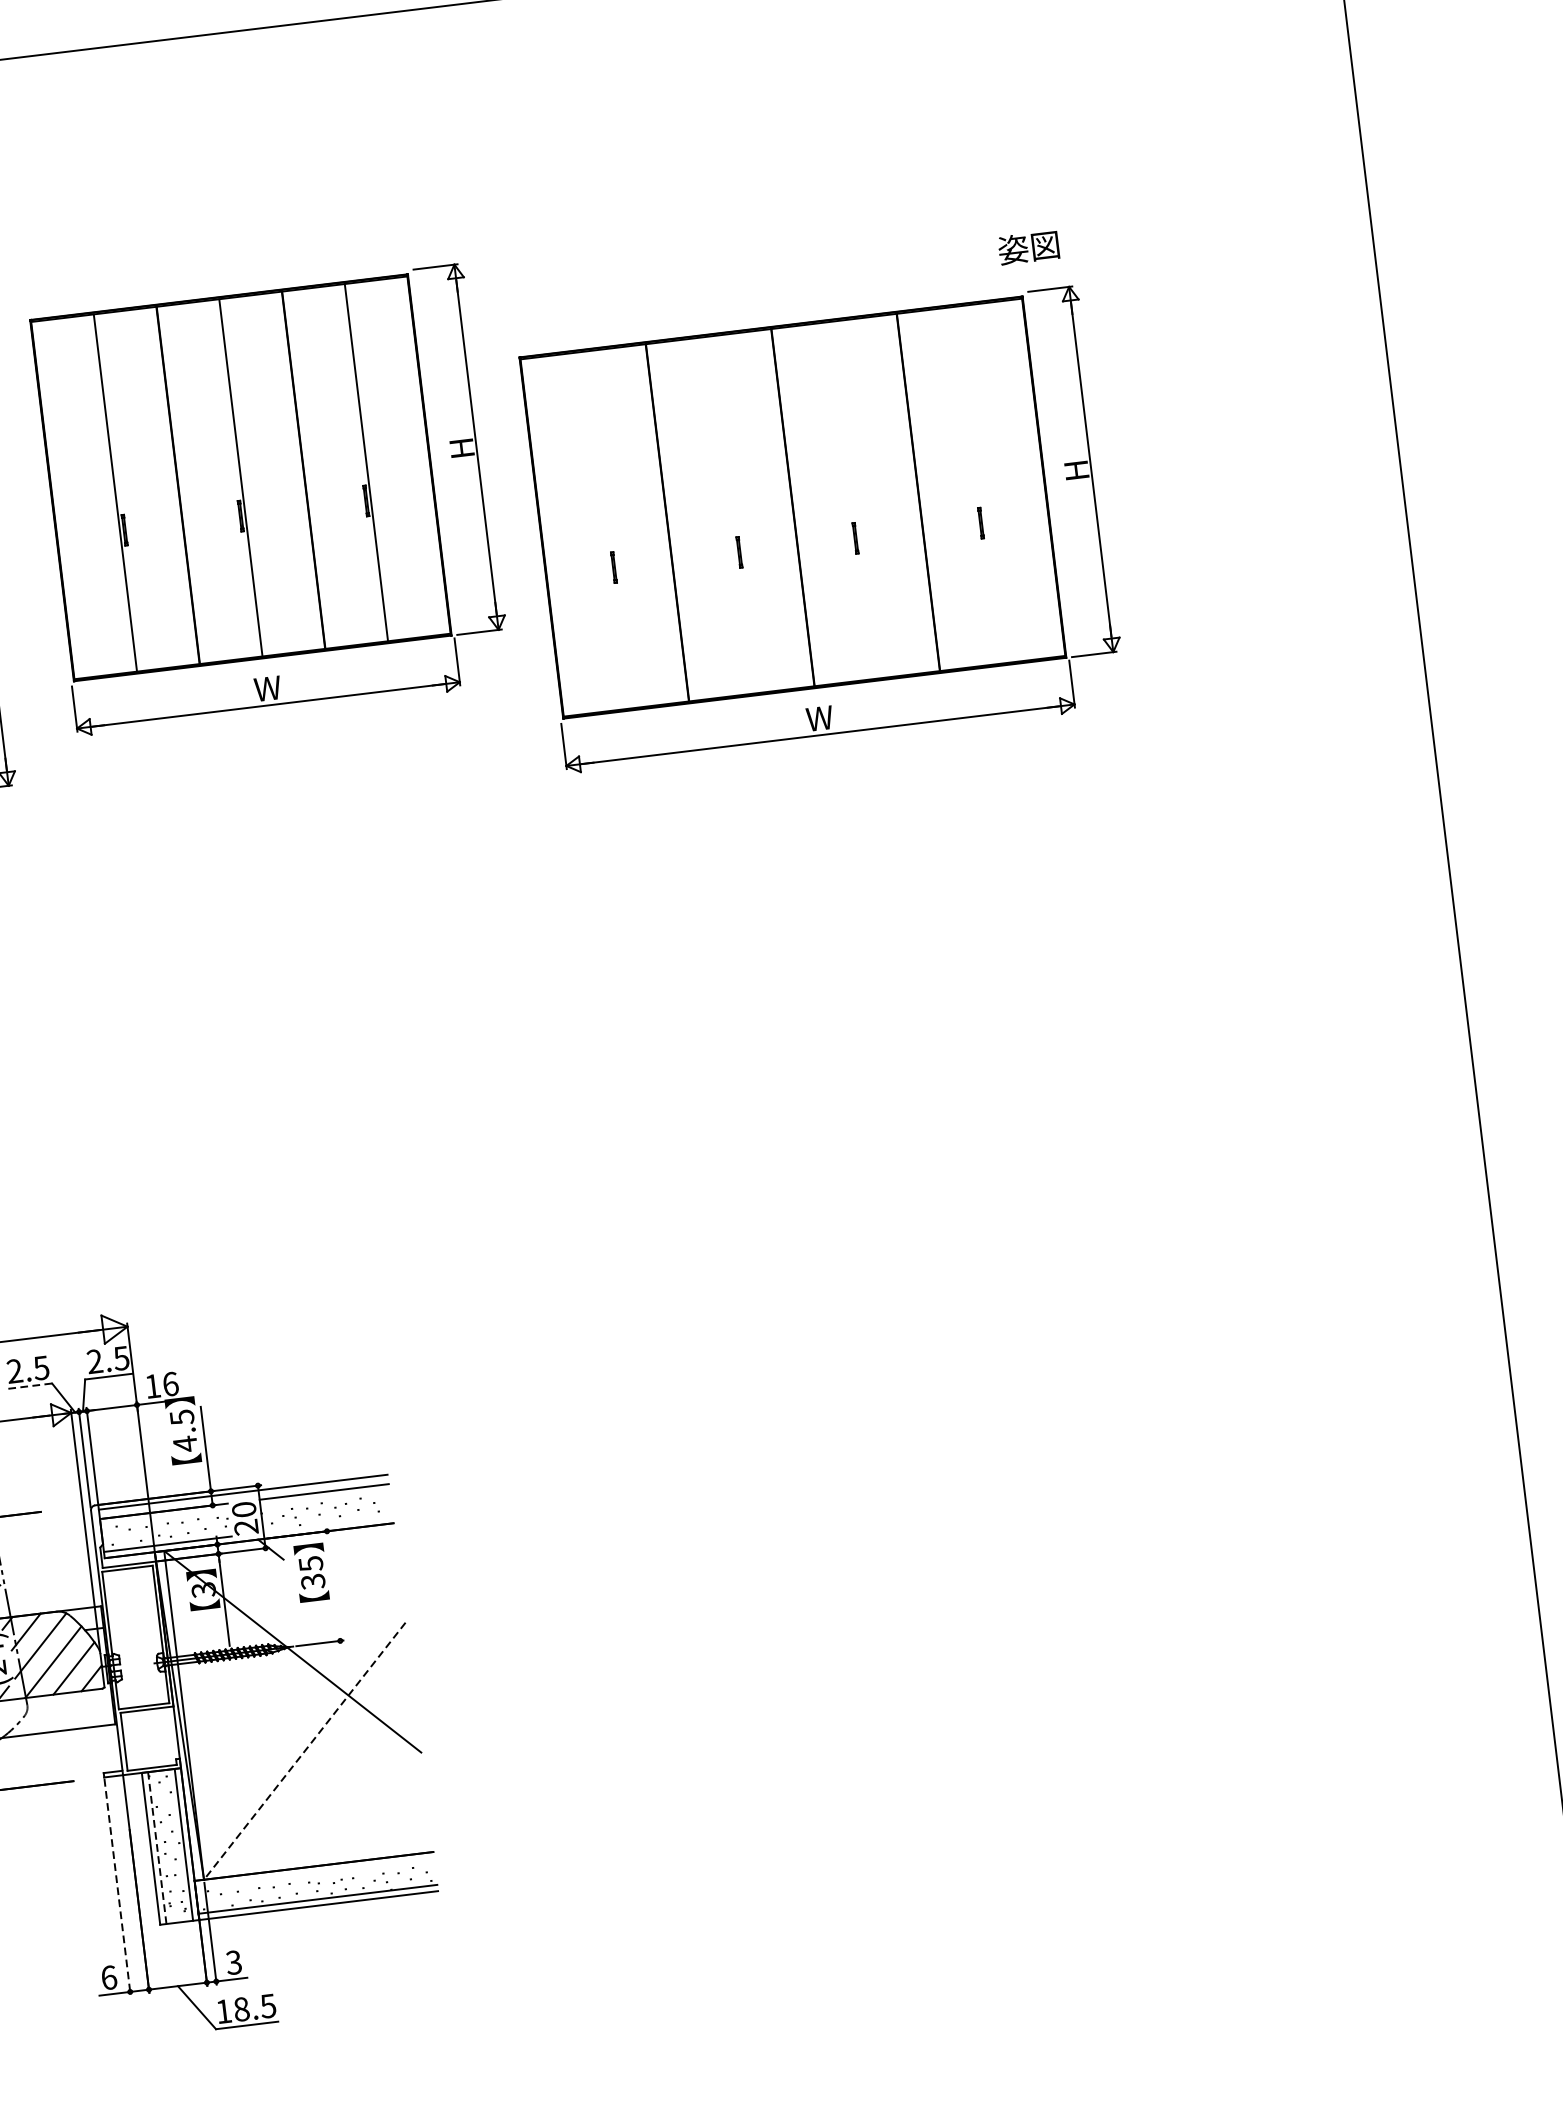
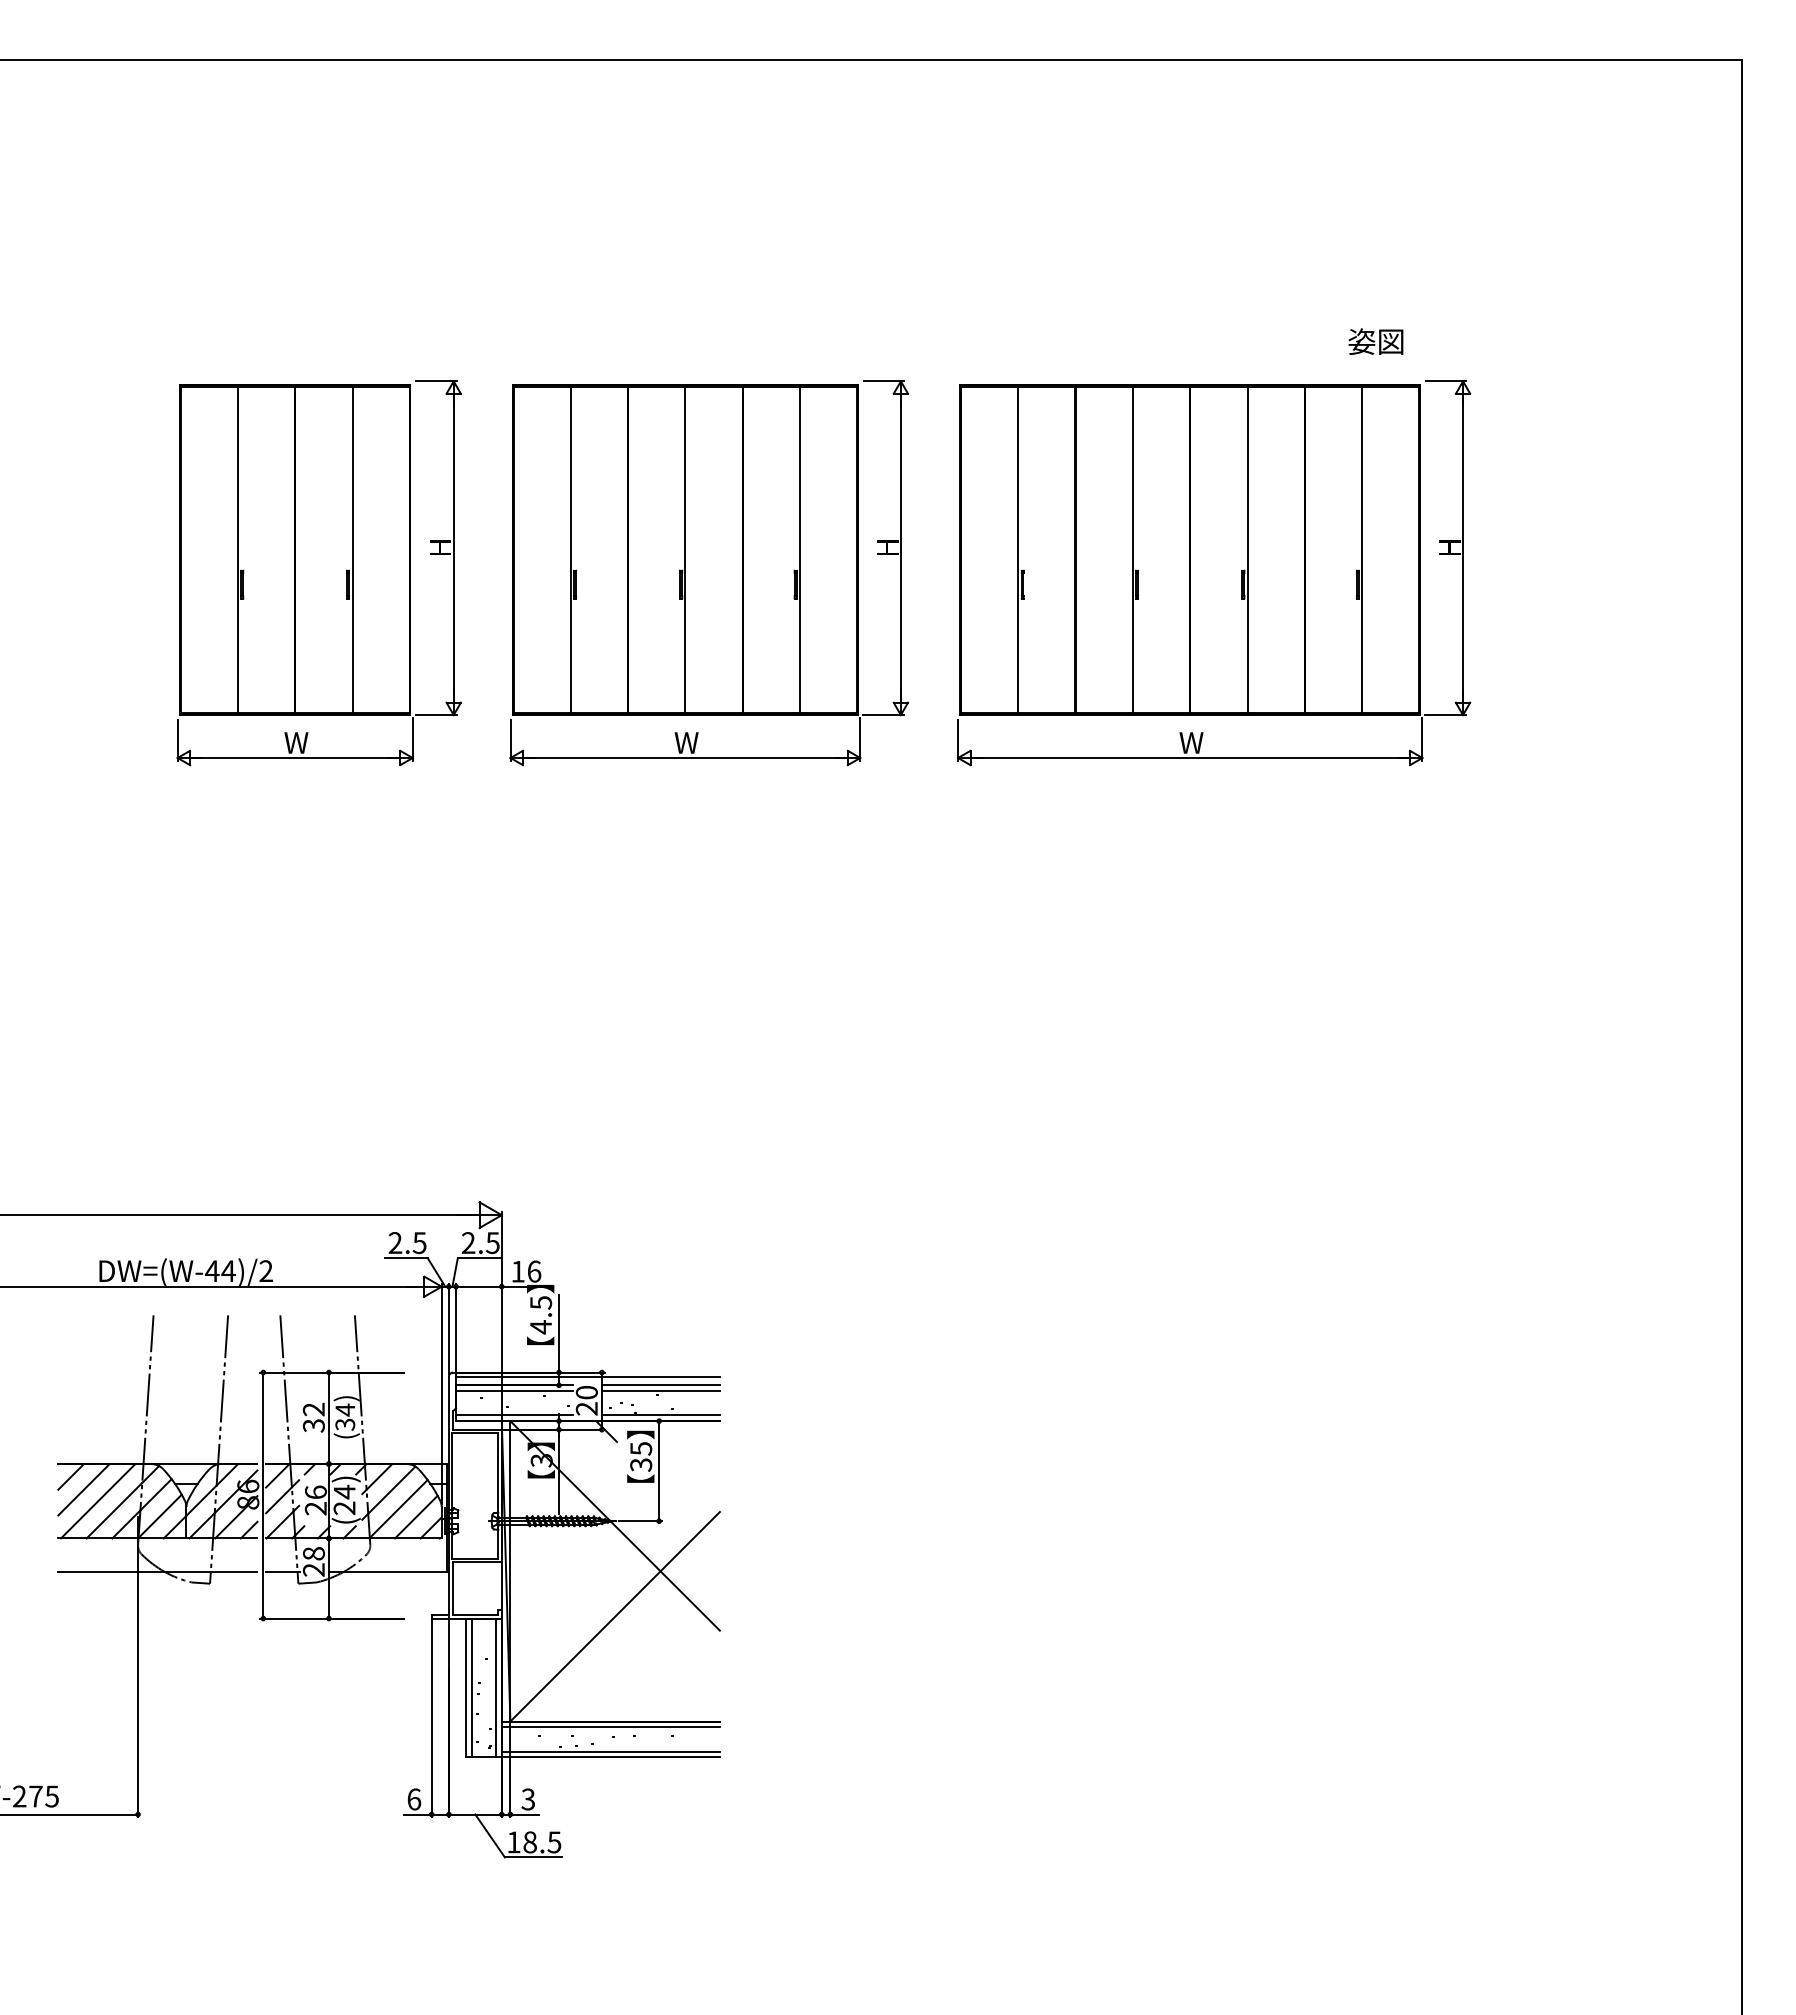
text: (1028, 247) -> (1375, 341), moved
line: (981, 484) -> (1362, 549), added
line: (855, 499) -> (1247, 549), added
part: (270, 500) -> (709, 573), moved
line: (729, 514) -> (1132, 549), added
line: (604, 529) -> (1018, 549), added
line: (27, 1386) -> (405, 1258), dashed -> solid
line: (324, 1498) -> (660, 1391), added
line: (164, 1518) -> (514, 1391), added
line: (327, 1524) -> (660, 1415), added
line: (334, 1586) -> (659, 1471), added
line: (304, 1752) -> (614, 1617), dashed -> solid
line: (156, 1847) -> (471, 1687), dashed -> solid
line: (314, 1873) -> (610, 1727), added
line: (117, 1886) -> (431, 1718), dashed -> solid

